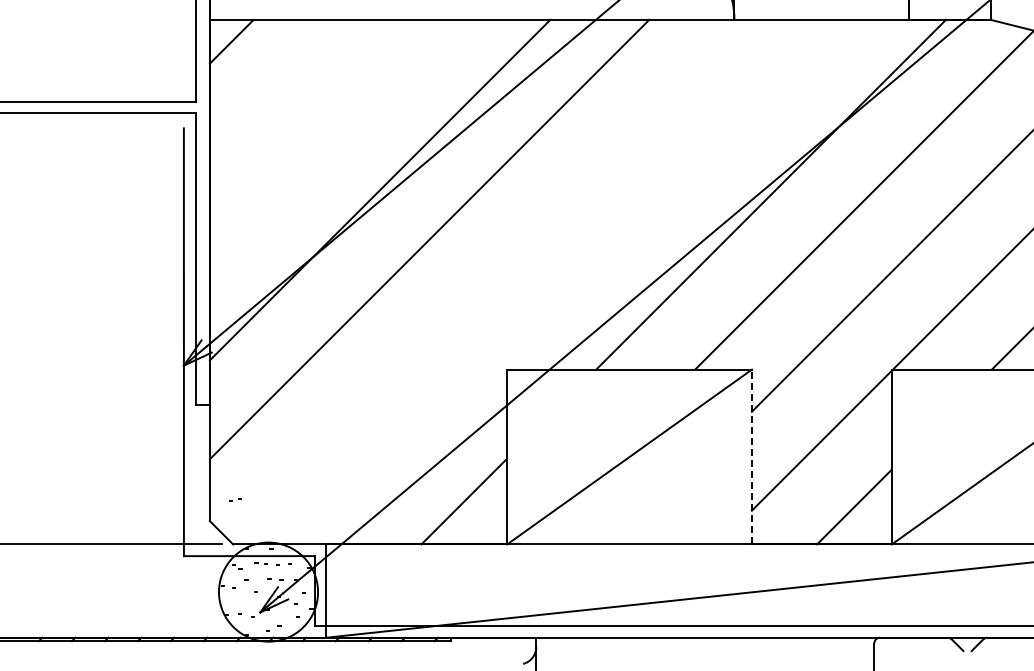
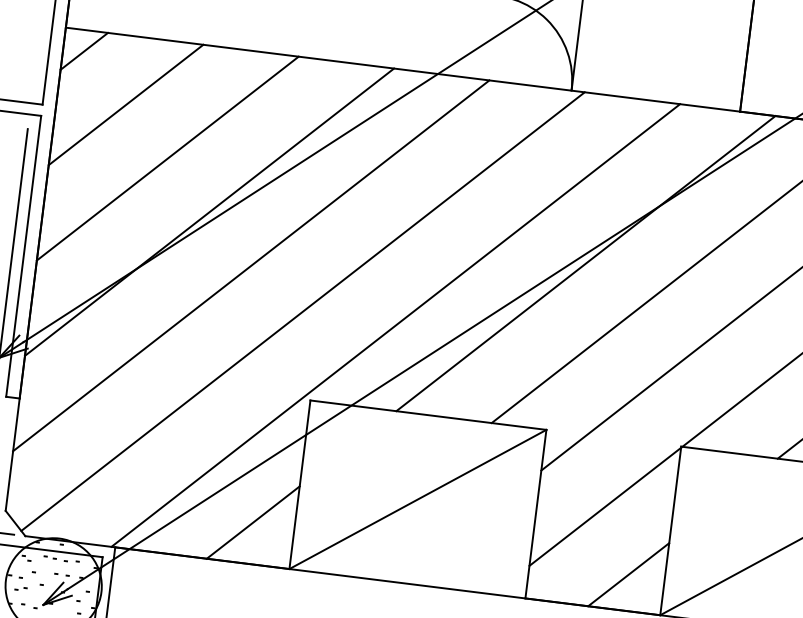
line: (280, 90) -> (125, 104), added
line: (330, 140) -> (167, 158), added
line: (488, 279) -> (303, 311), added
line: (584, 281) -> (395, 324), added
line: (751, 456) -> (535, 513), dashed -> solid
part: (235, 499) -> (21, 588), moved

